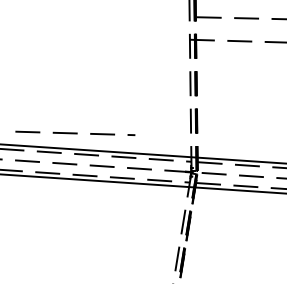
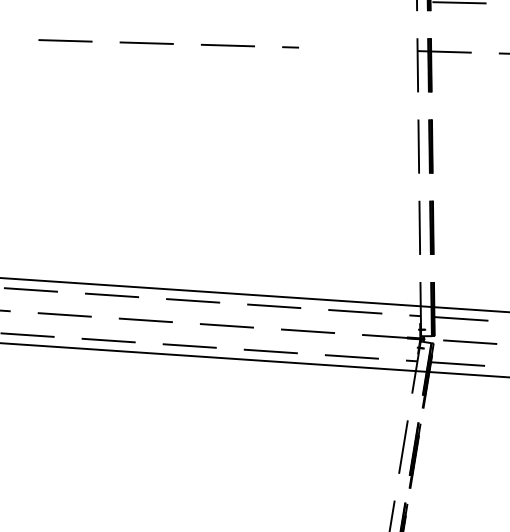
line: (75, 132) -> (169, 41), moved

